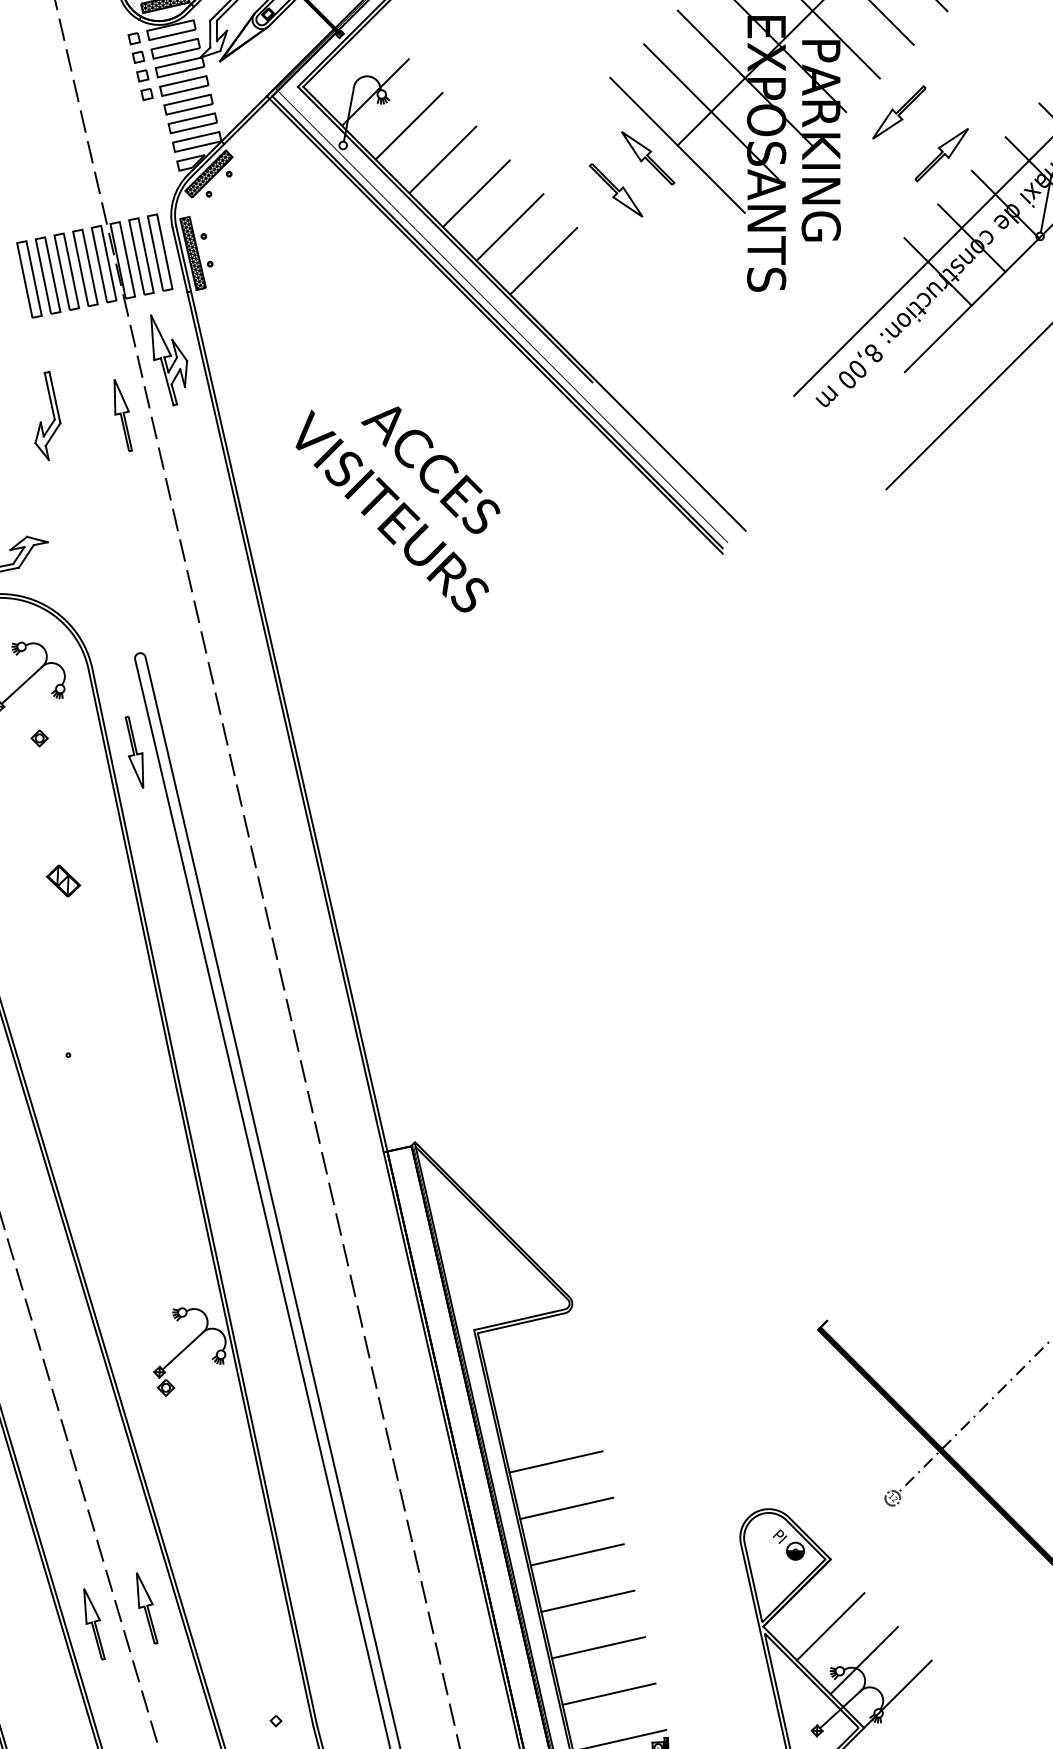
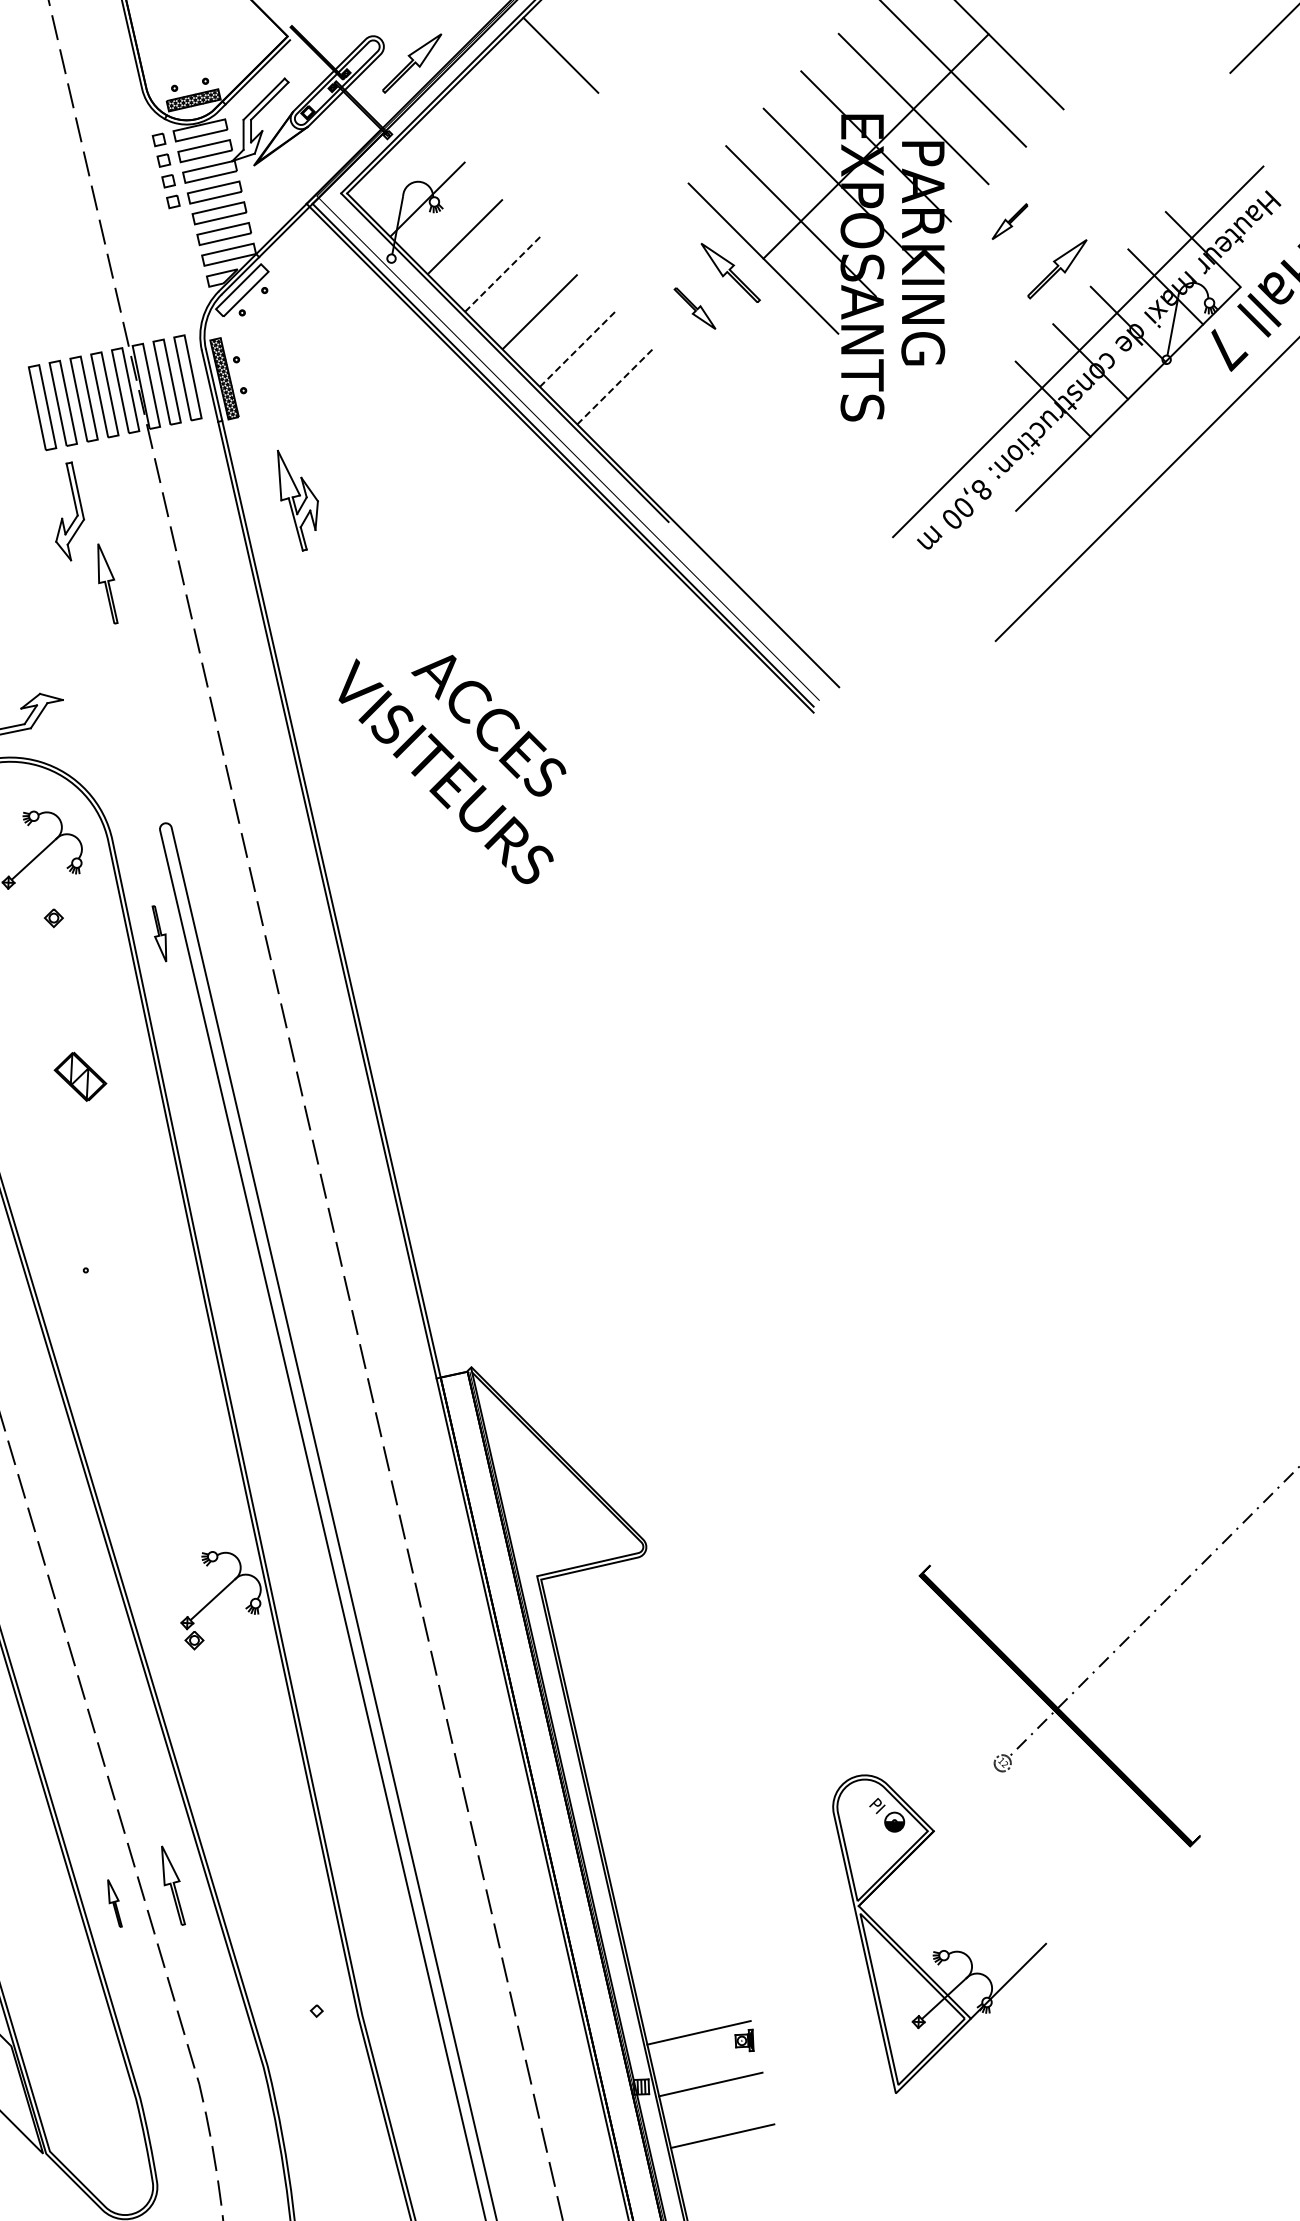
part: (898, 112) -> (1009, 221), size x0.6
line: (442, 159) -> (502, 274), solid -> dashed
hatch: (208, 174) -> (241, 290), removed
part: (615, 190) -> (694, 308), size x0.7
line: (510, 227) -> (577, 349), solid -> dashed
line: (544, 260) -> (615, 386), solid -> dashed
part: (168, 360) -> (297, 500), moved
part: (48, 415) -> (70, 511), moved
part: (122, 415) -> (107, 583), moved
text: (398, 508) -> (452, 768), moved
part: (134, 752) -> (159, 933), size x0.7
part: (63, 880) -> (80, 1076), size x1.4
line: (555, 1461) -> (627, 1722), removed
line: (566, 1508) -> (639, 1774), removed
line: (576, 1554) -> (651, 1825), removed
line: (587, 1600) -> (663, 1877), removed
part: (94, 1624) -> (114, 1903), size x0.6
line: (830, 1626) -> (933, 1905), removed
line: (598, 1647) -> (675, 1929), removed
line: (863, 1660) -> (970, 1943), removed
line: (608, 1693) -> (686, 1980), removed

